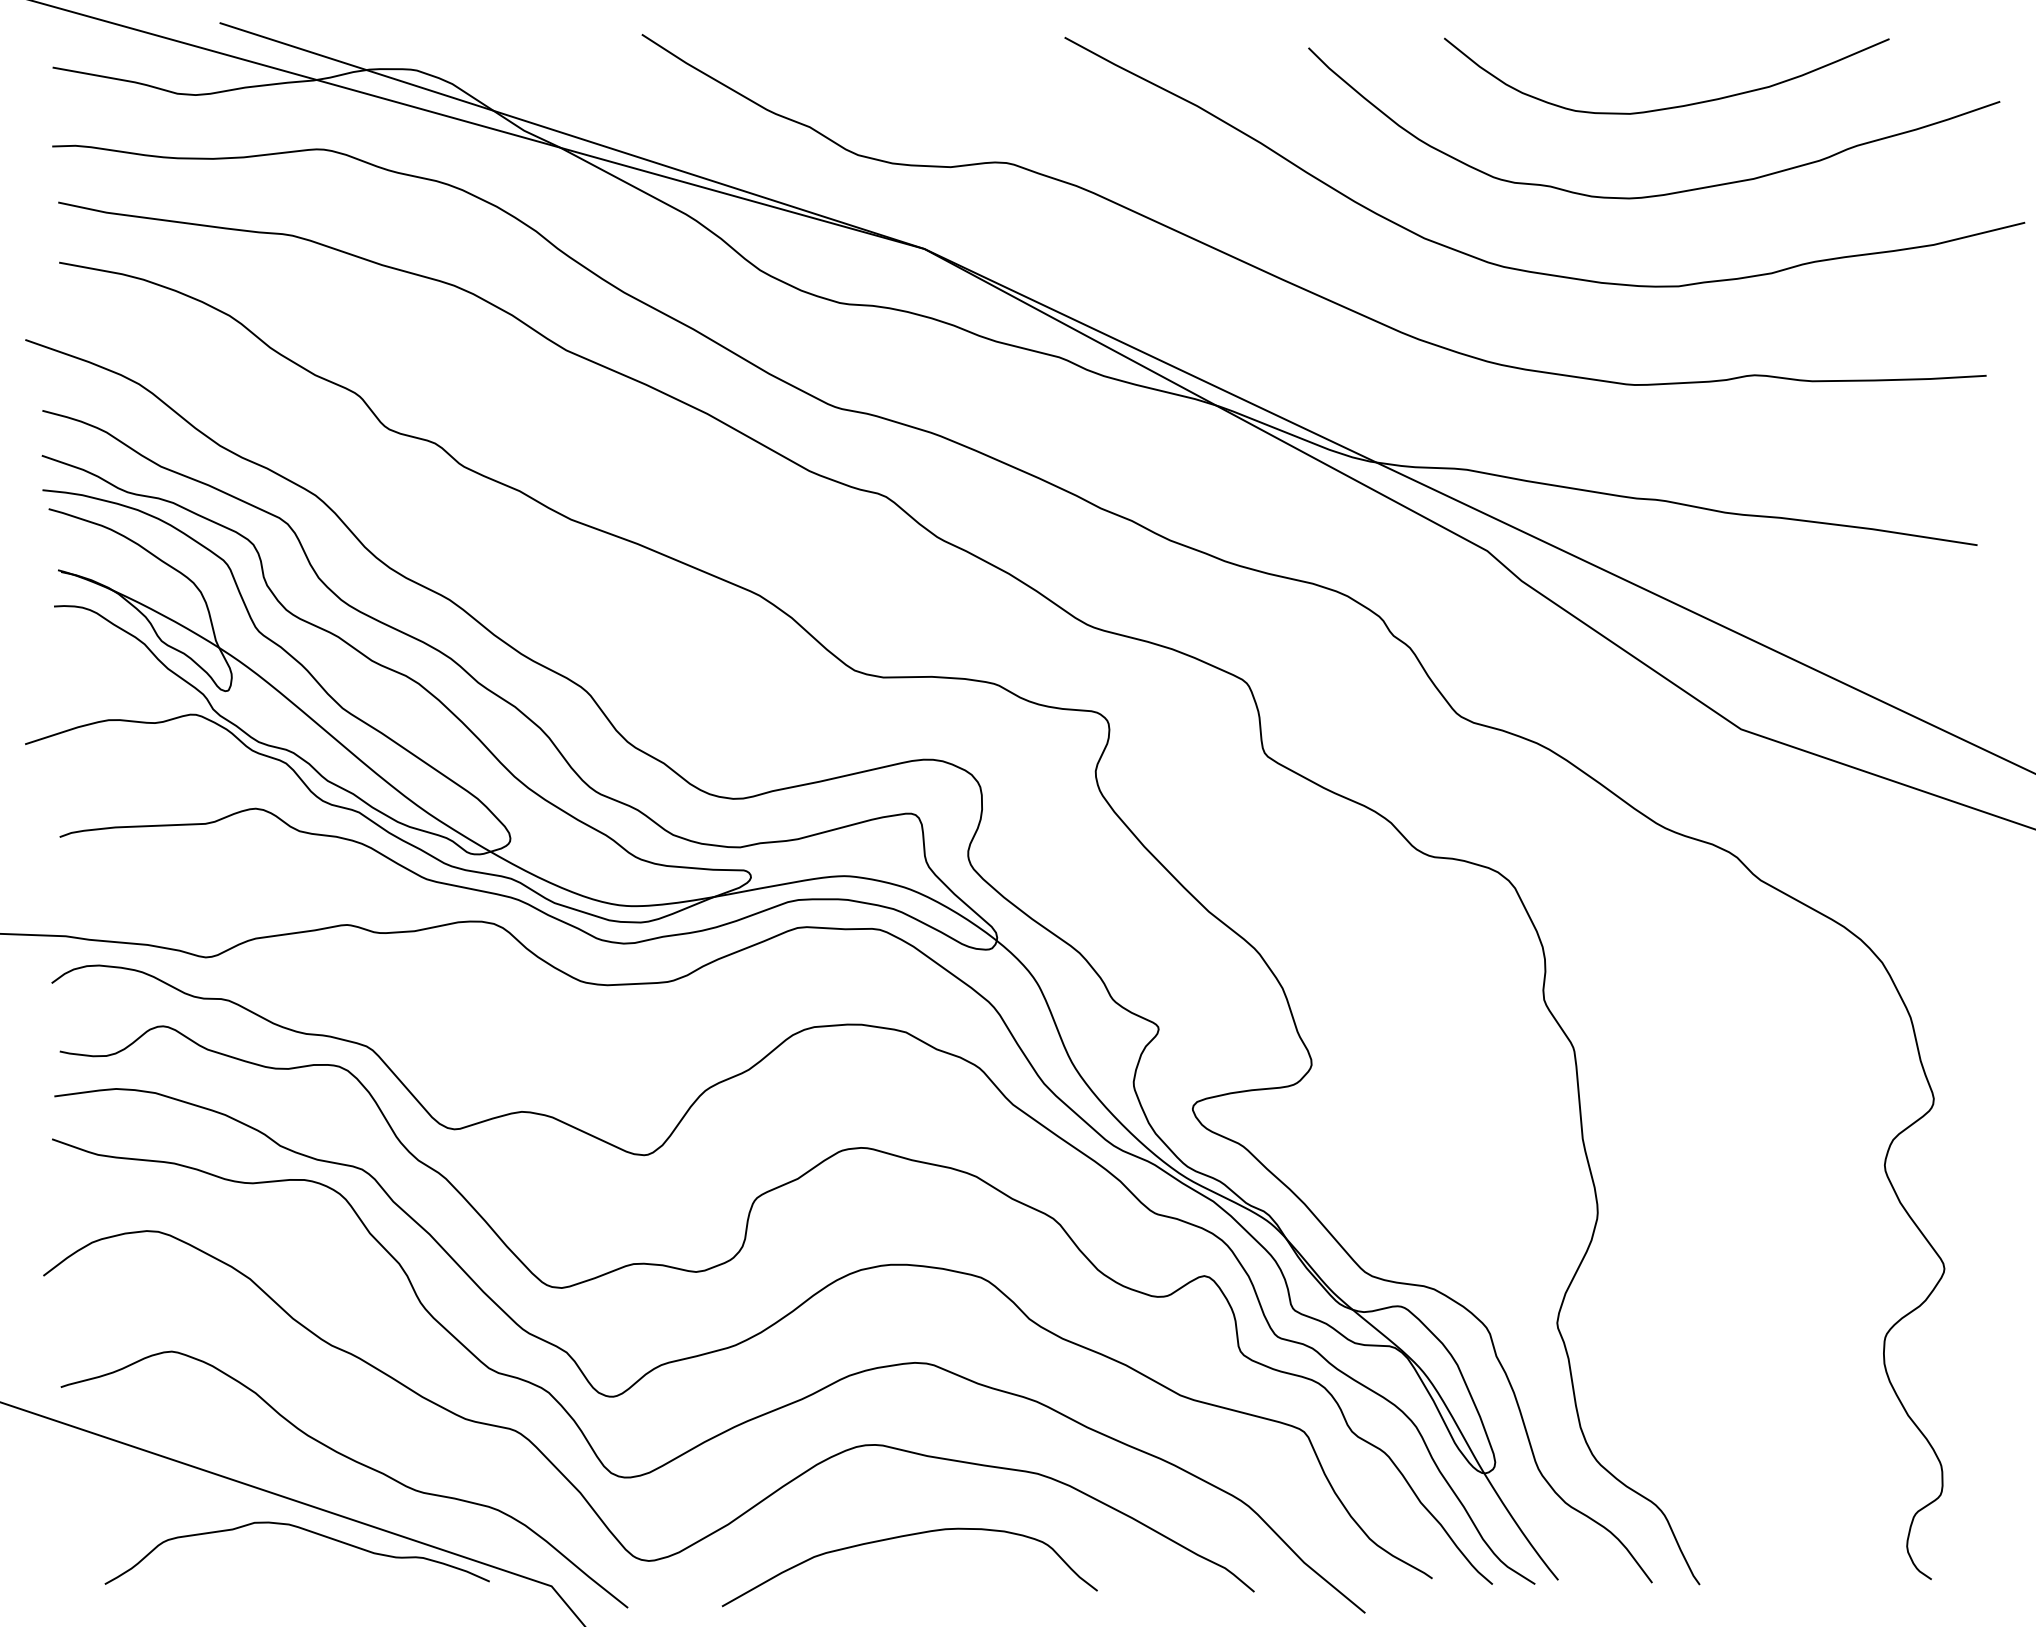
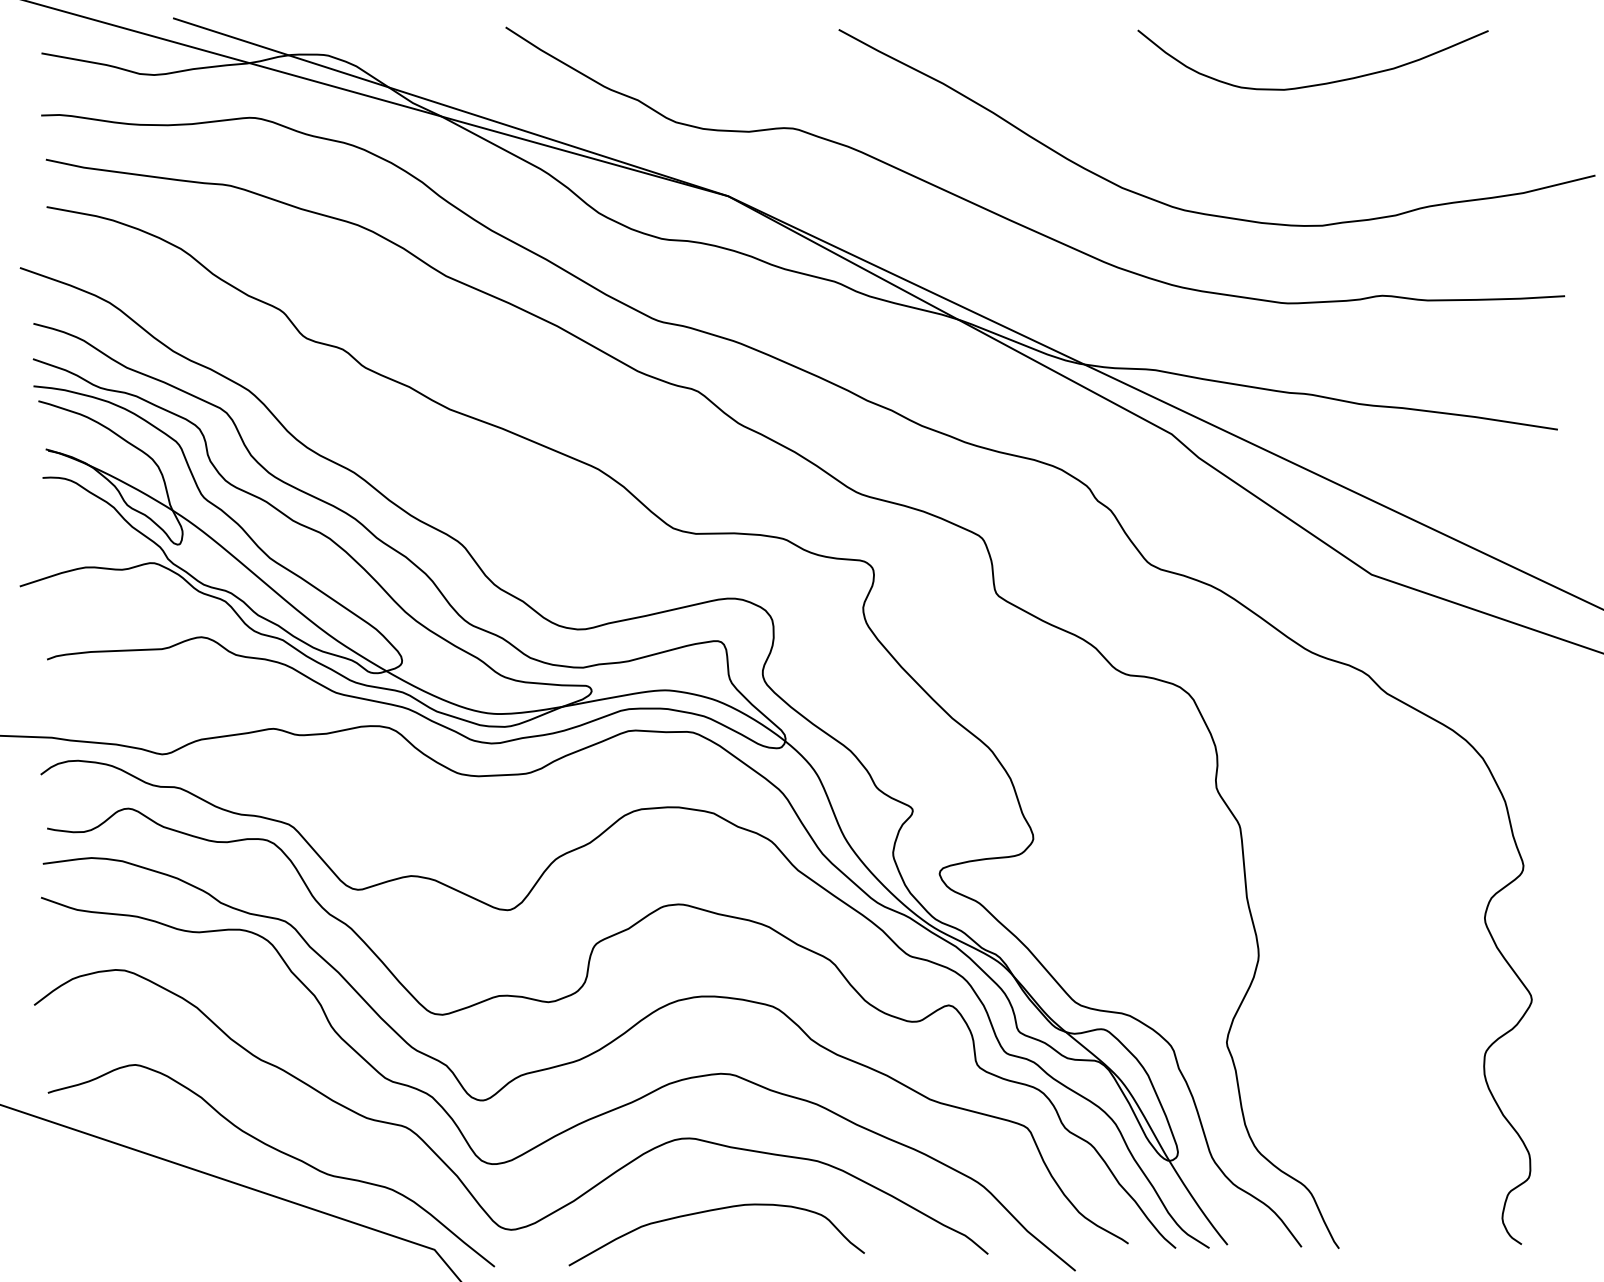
curve: (1670, 192) -> (1316, 151), removed
curve: (304, 1530) -> (239, 1205), removed

